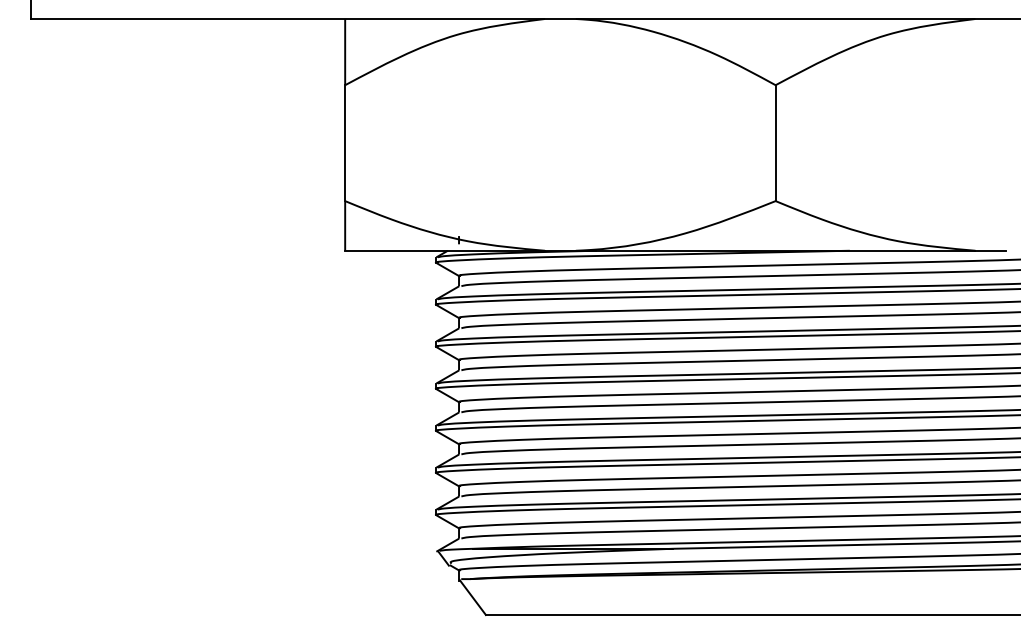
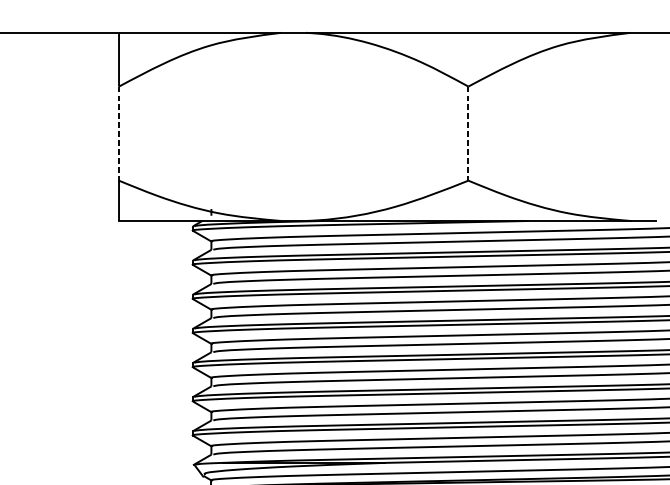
line: (345, 143) -> (119, 133), solid -> dashed
line: (775, 143) -> (468, 133), solid -> dashed

